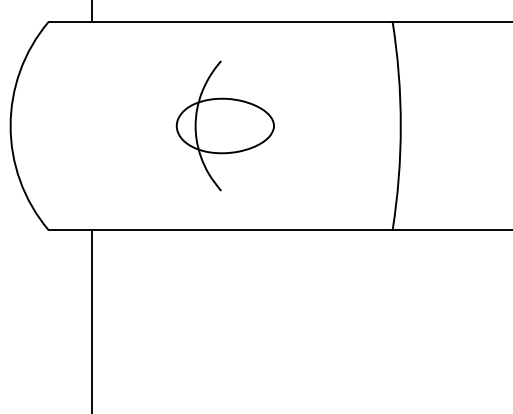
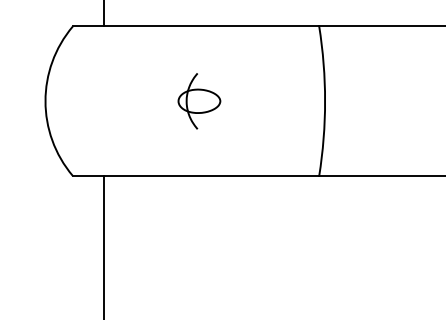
part: (225, 126) -> (199, 101), size x0.6

